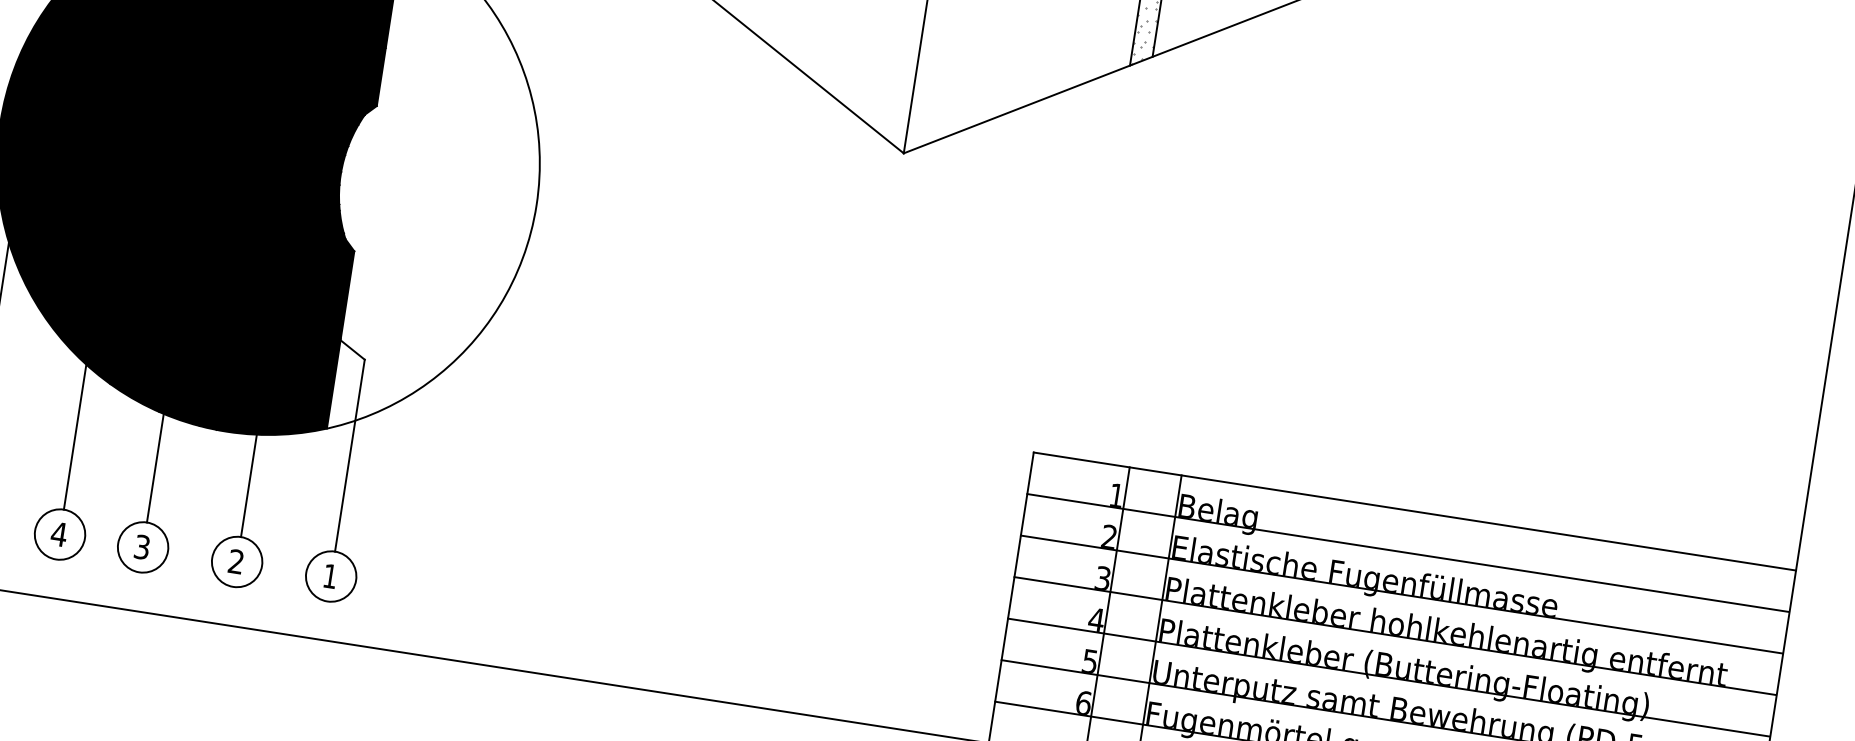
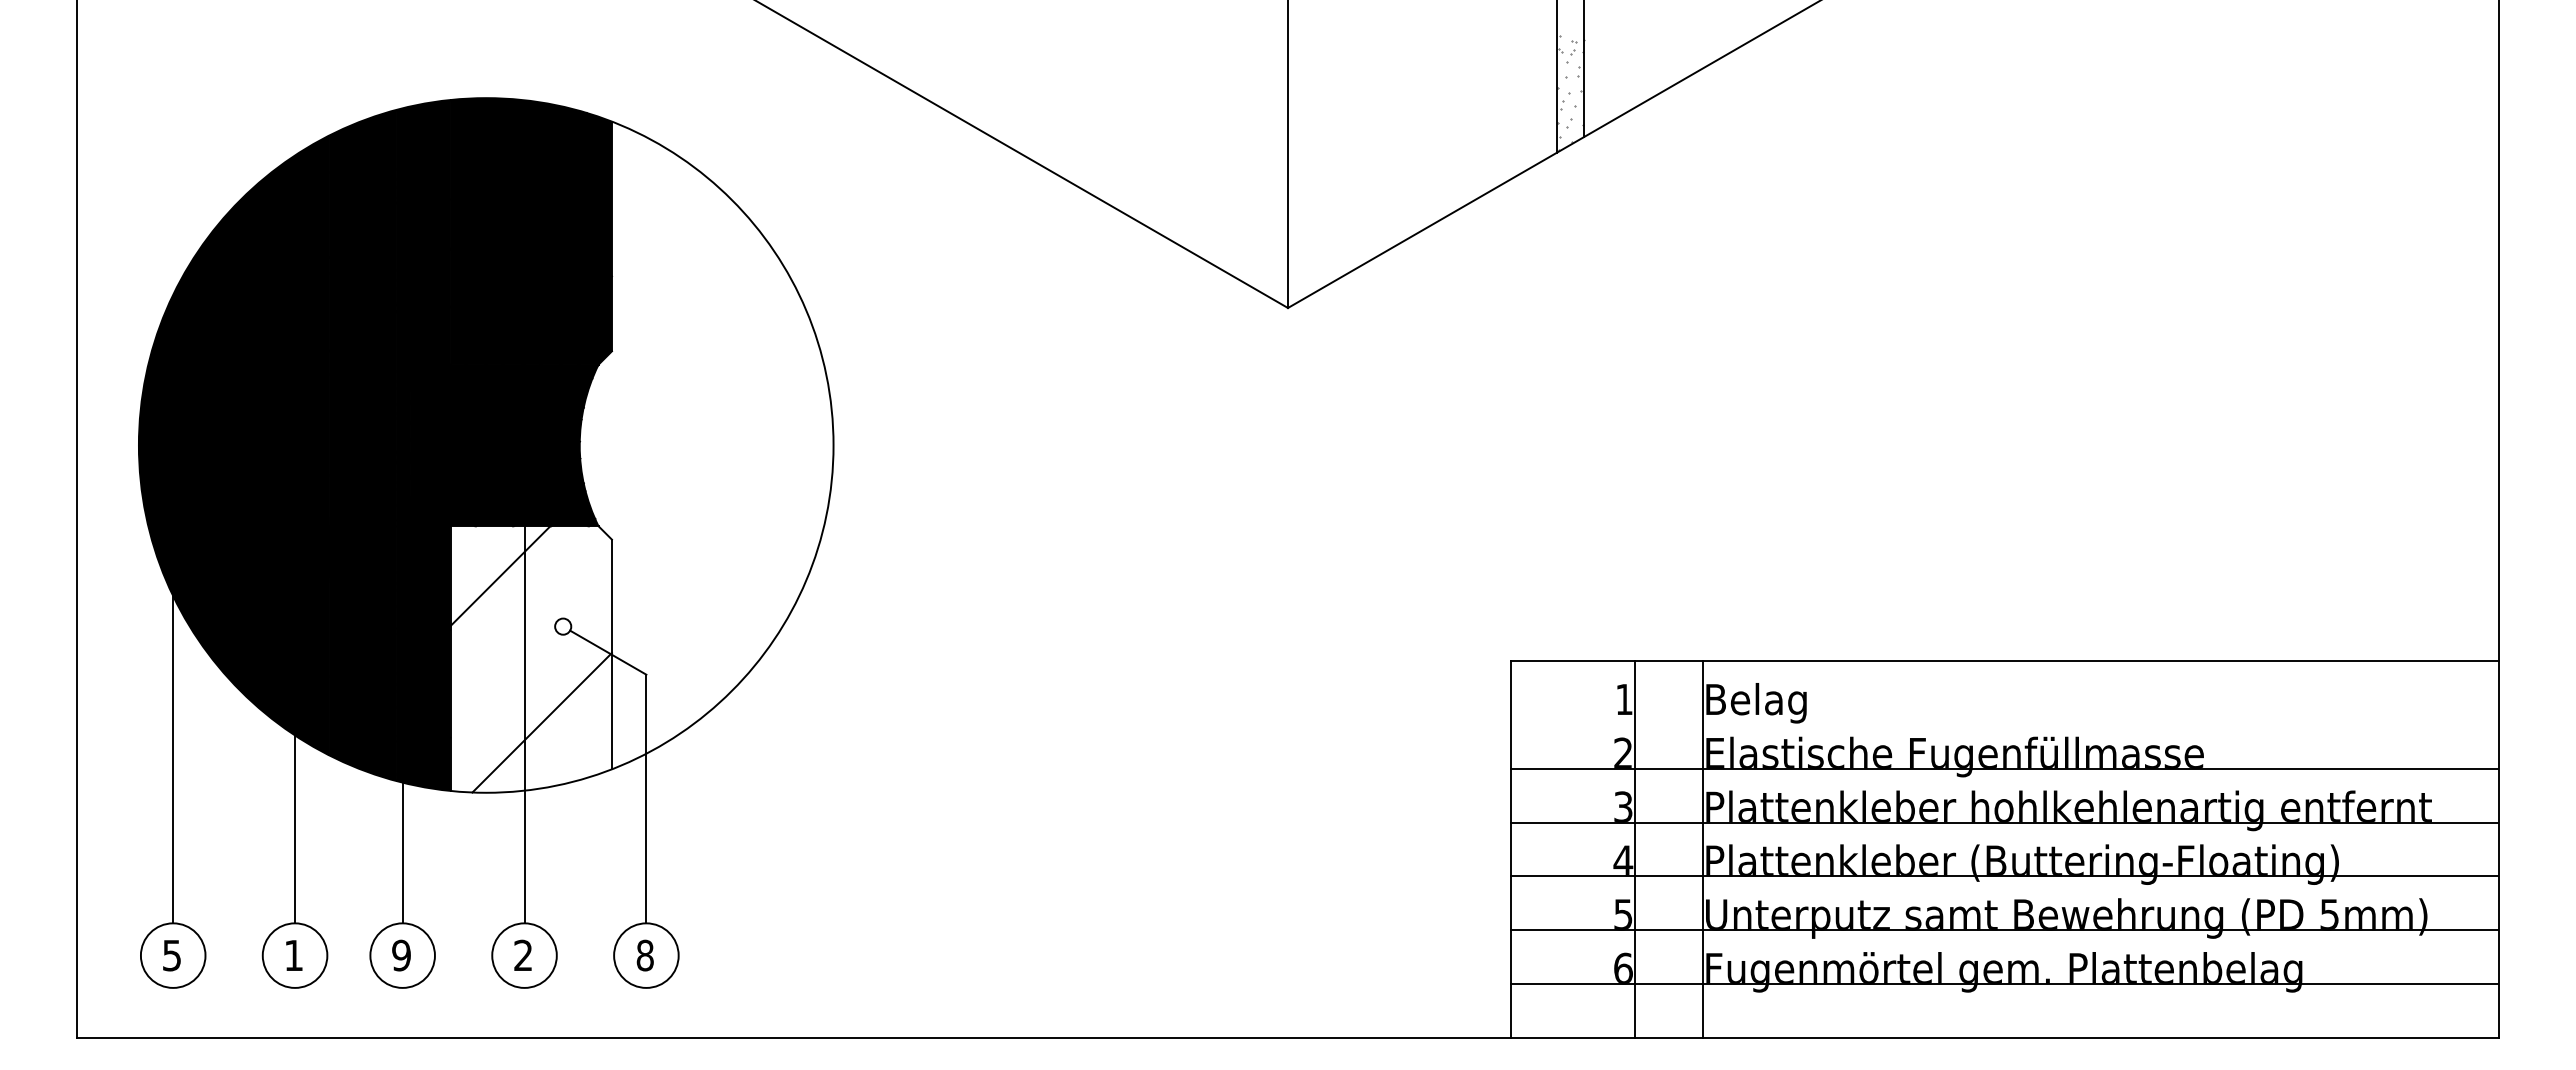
fill: (277, 334) -> (530, 659), removed
text: (58, 534) -> (293, 955), 4 -> 1
text: (142, 547) -> (401, 955), 3 -> 9
line: (1408, 552) -> (2004, 714), removed
text: (329, 576) -> (644, 955), 1 -> 8

